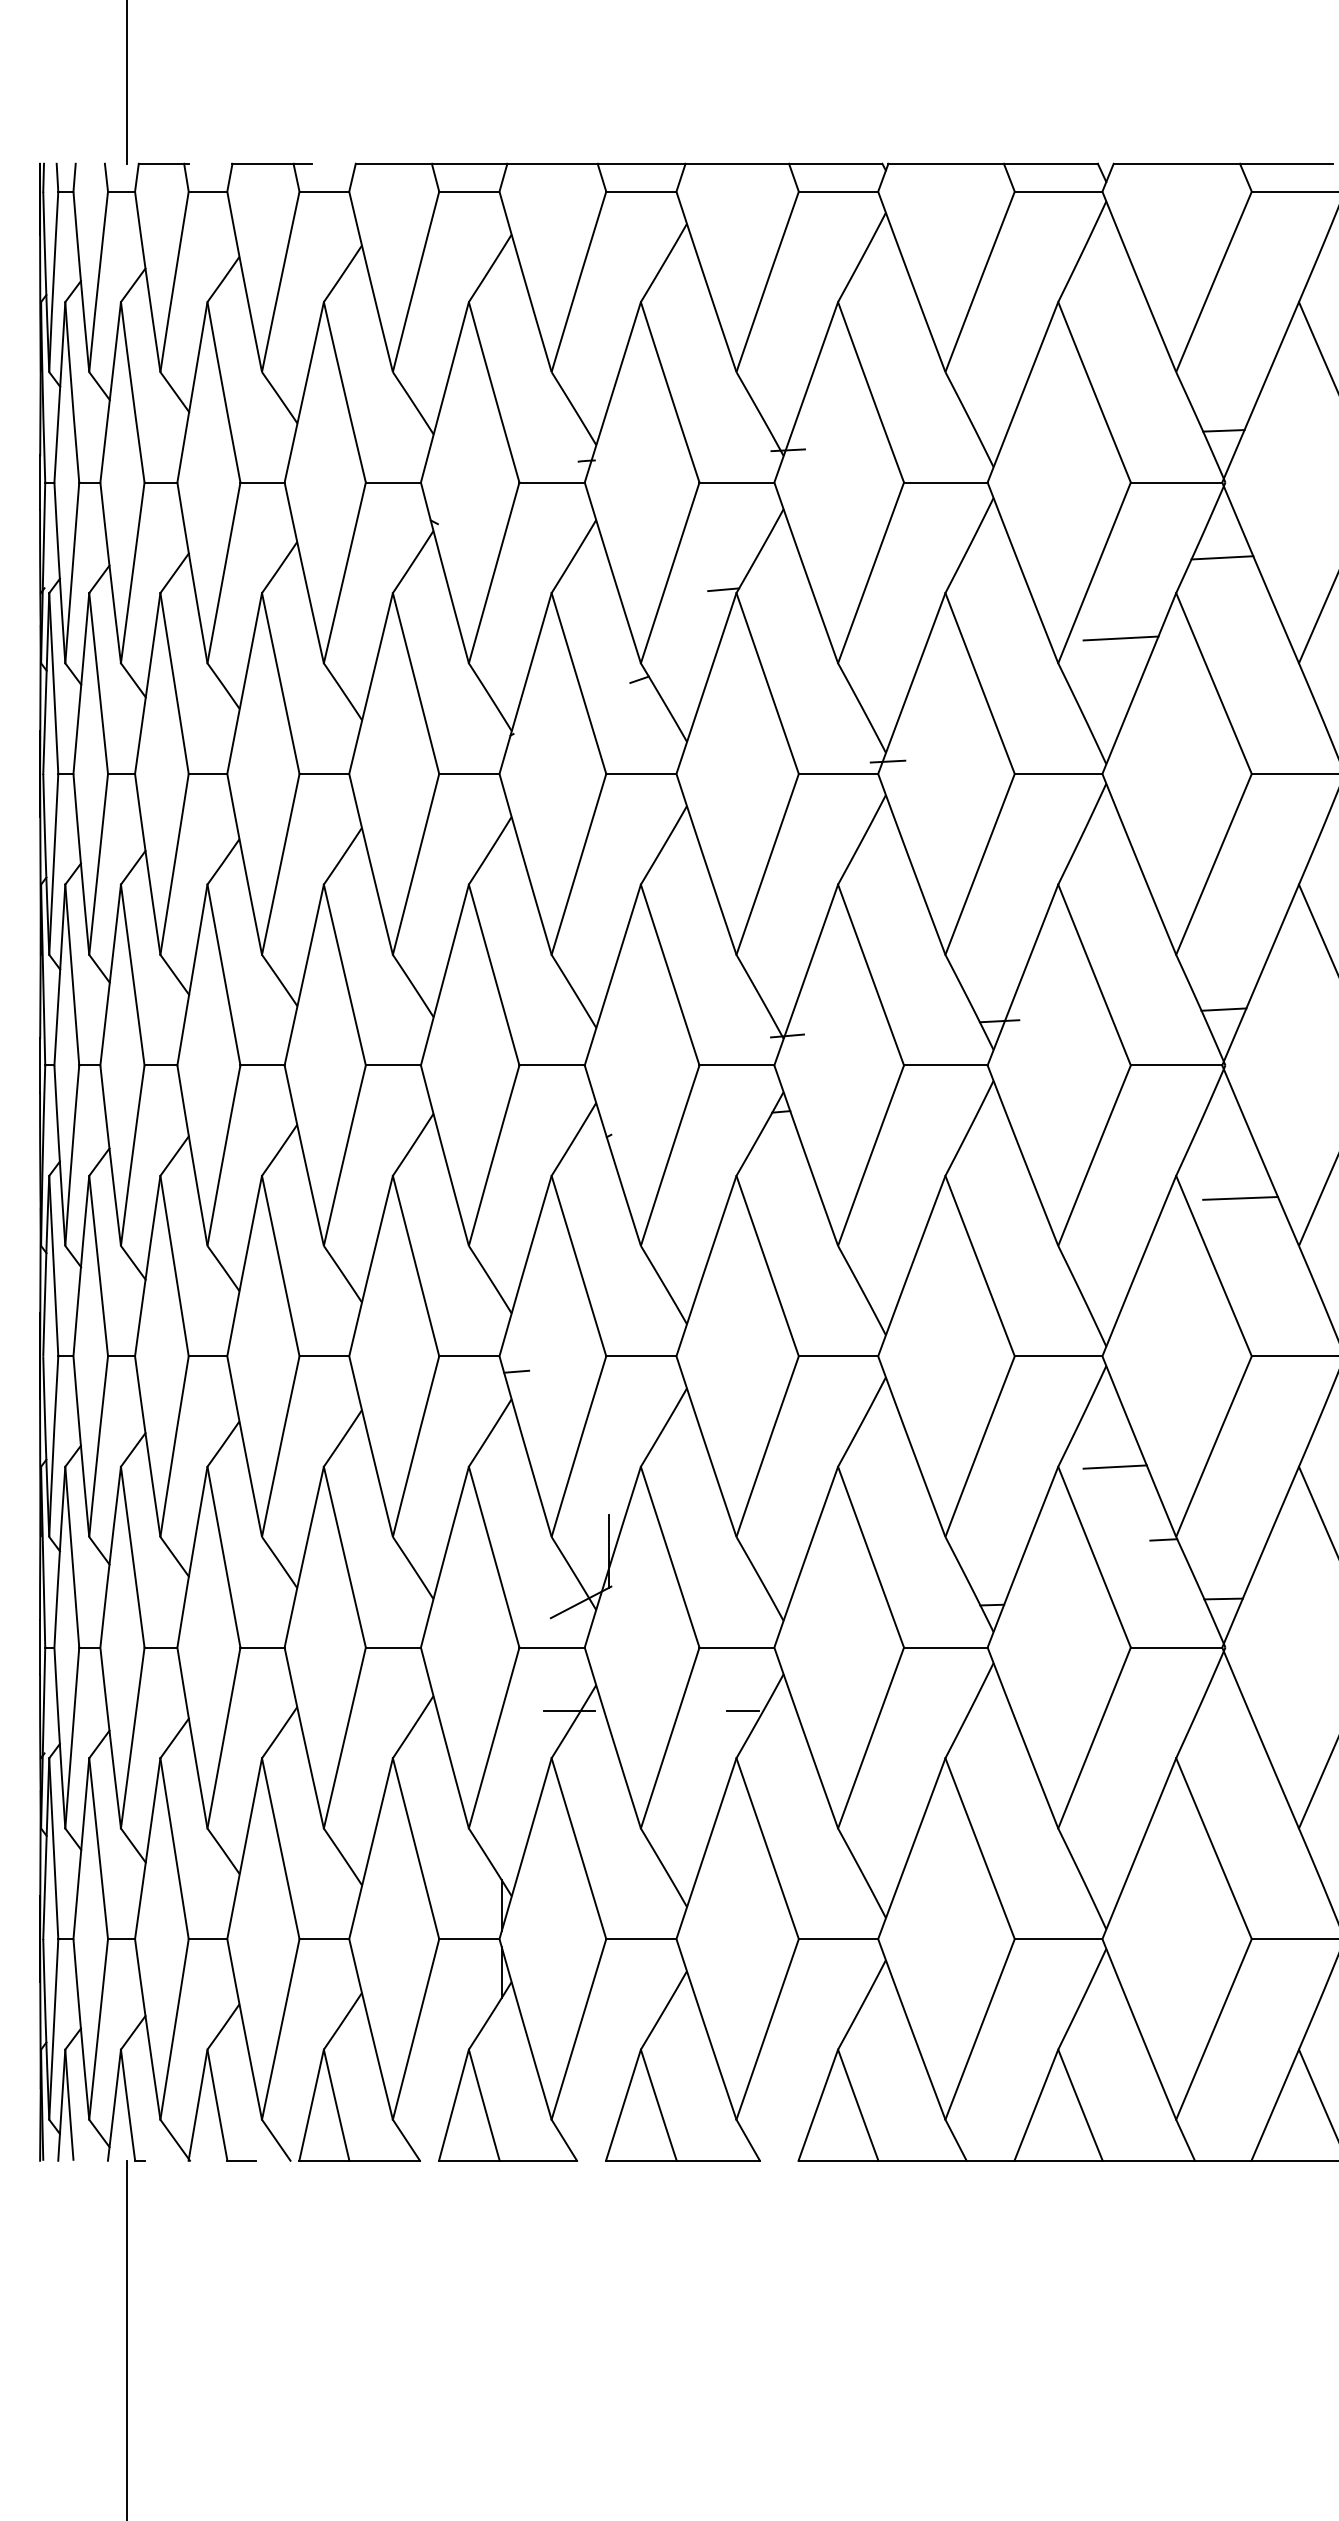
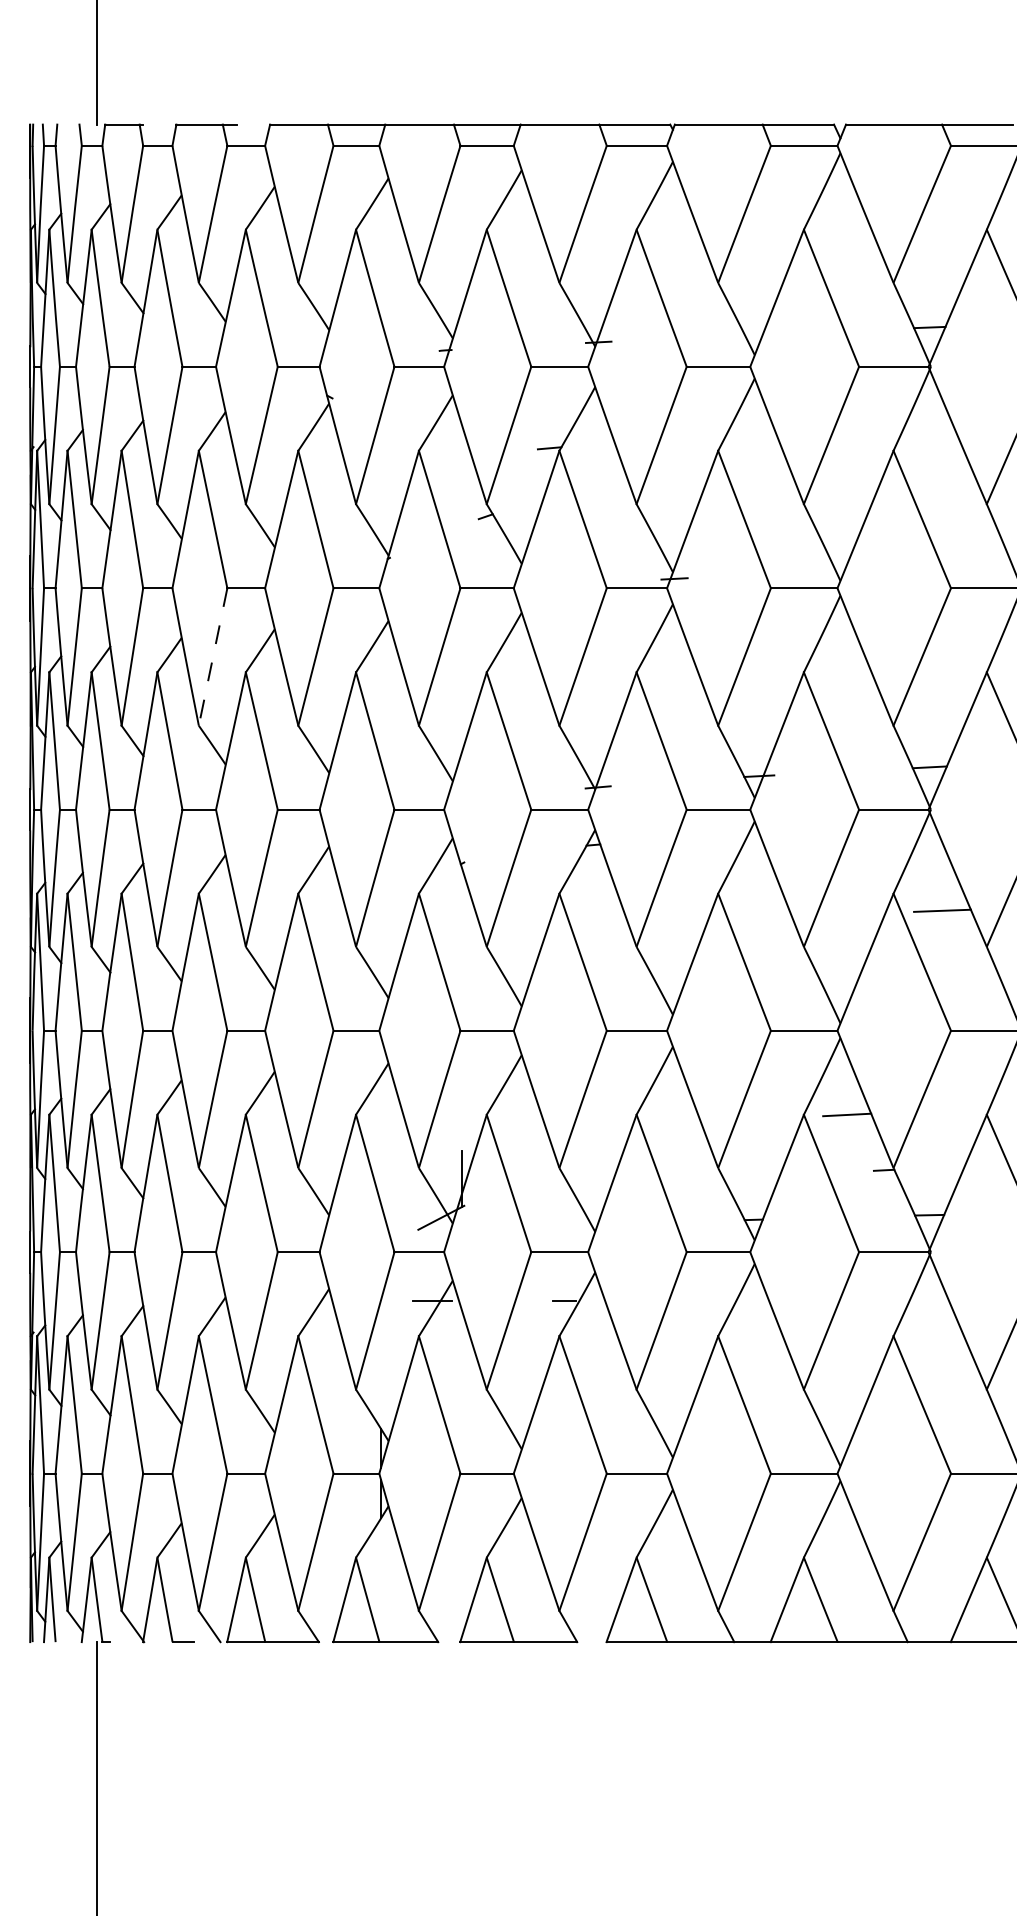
line: (1222, 557) -> (928, 423), removed
line: (1120, 638) -> (851, 485), removed
line: (280, 864) -> (212, 657), solid -> dashed
line: (516, 1371) -> (392, 1042), removed

